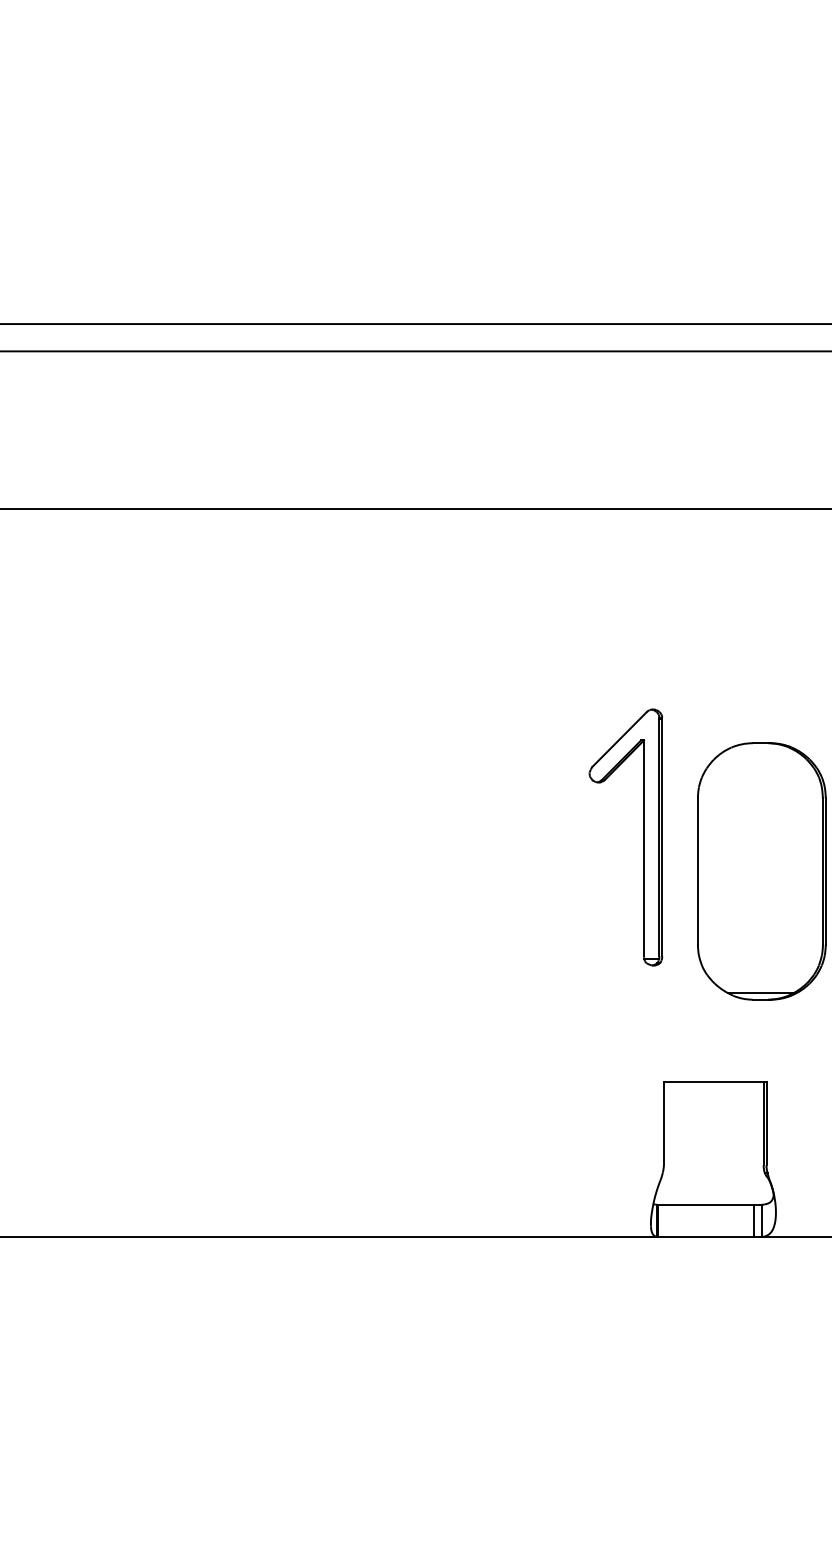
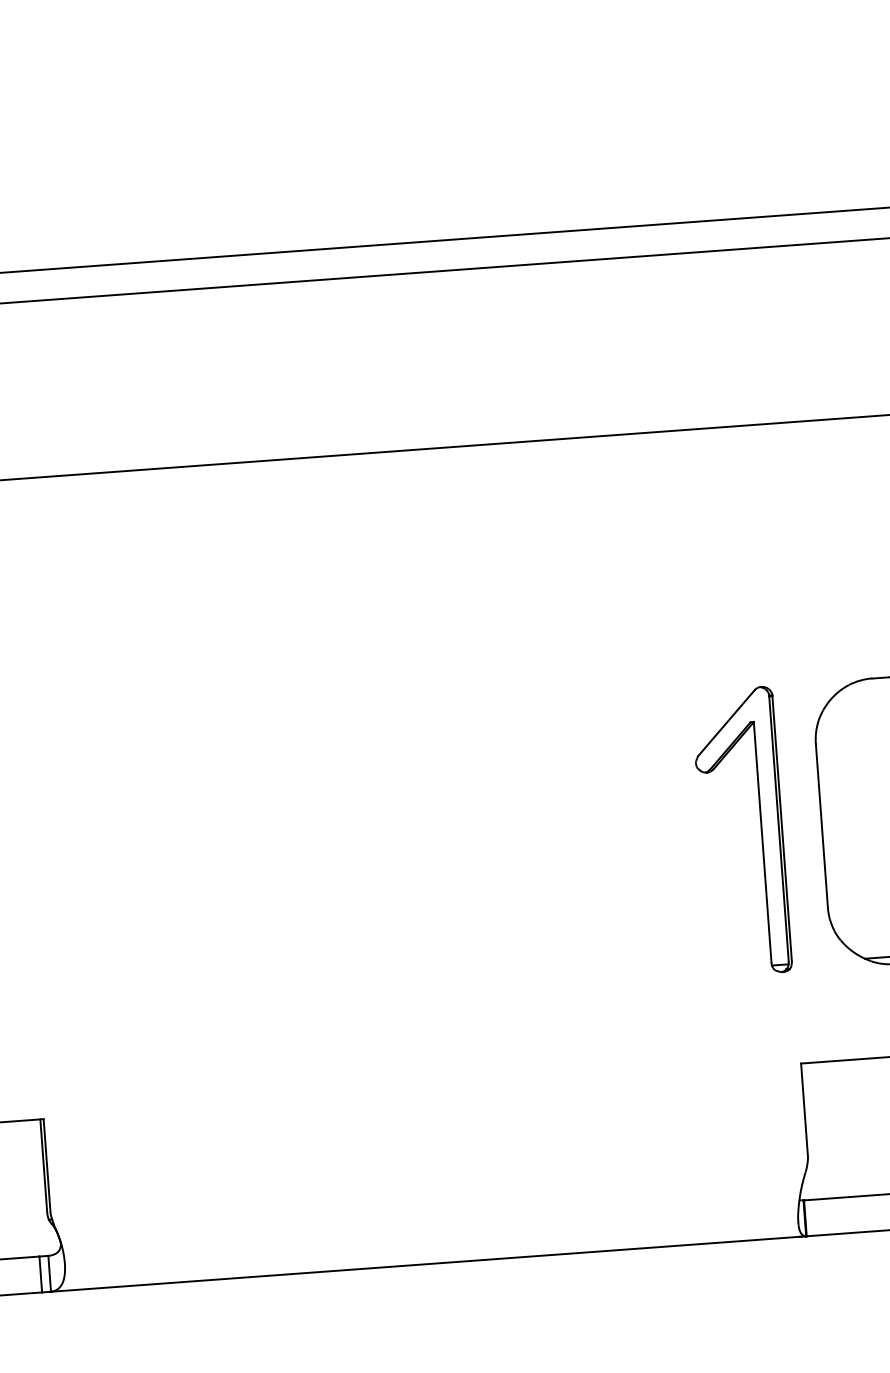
part: (643, 837) -> (761, 830), moved

